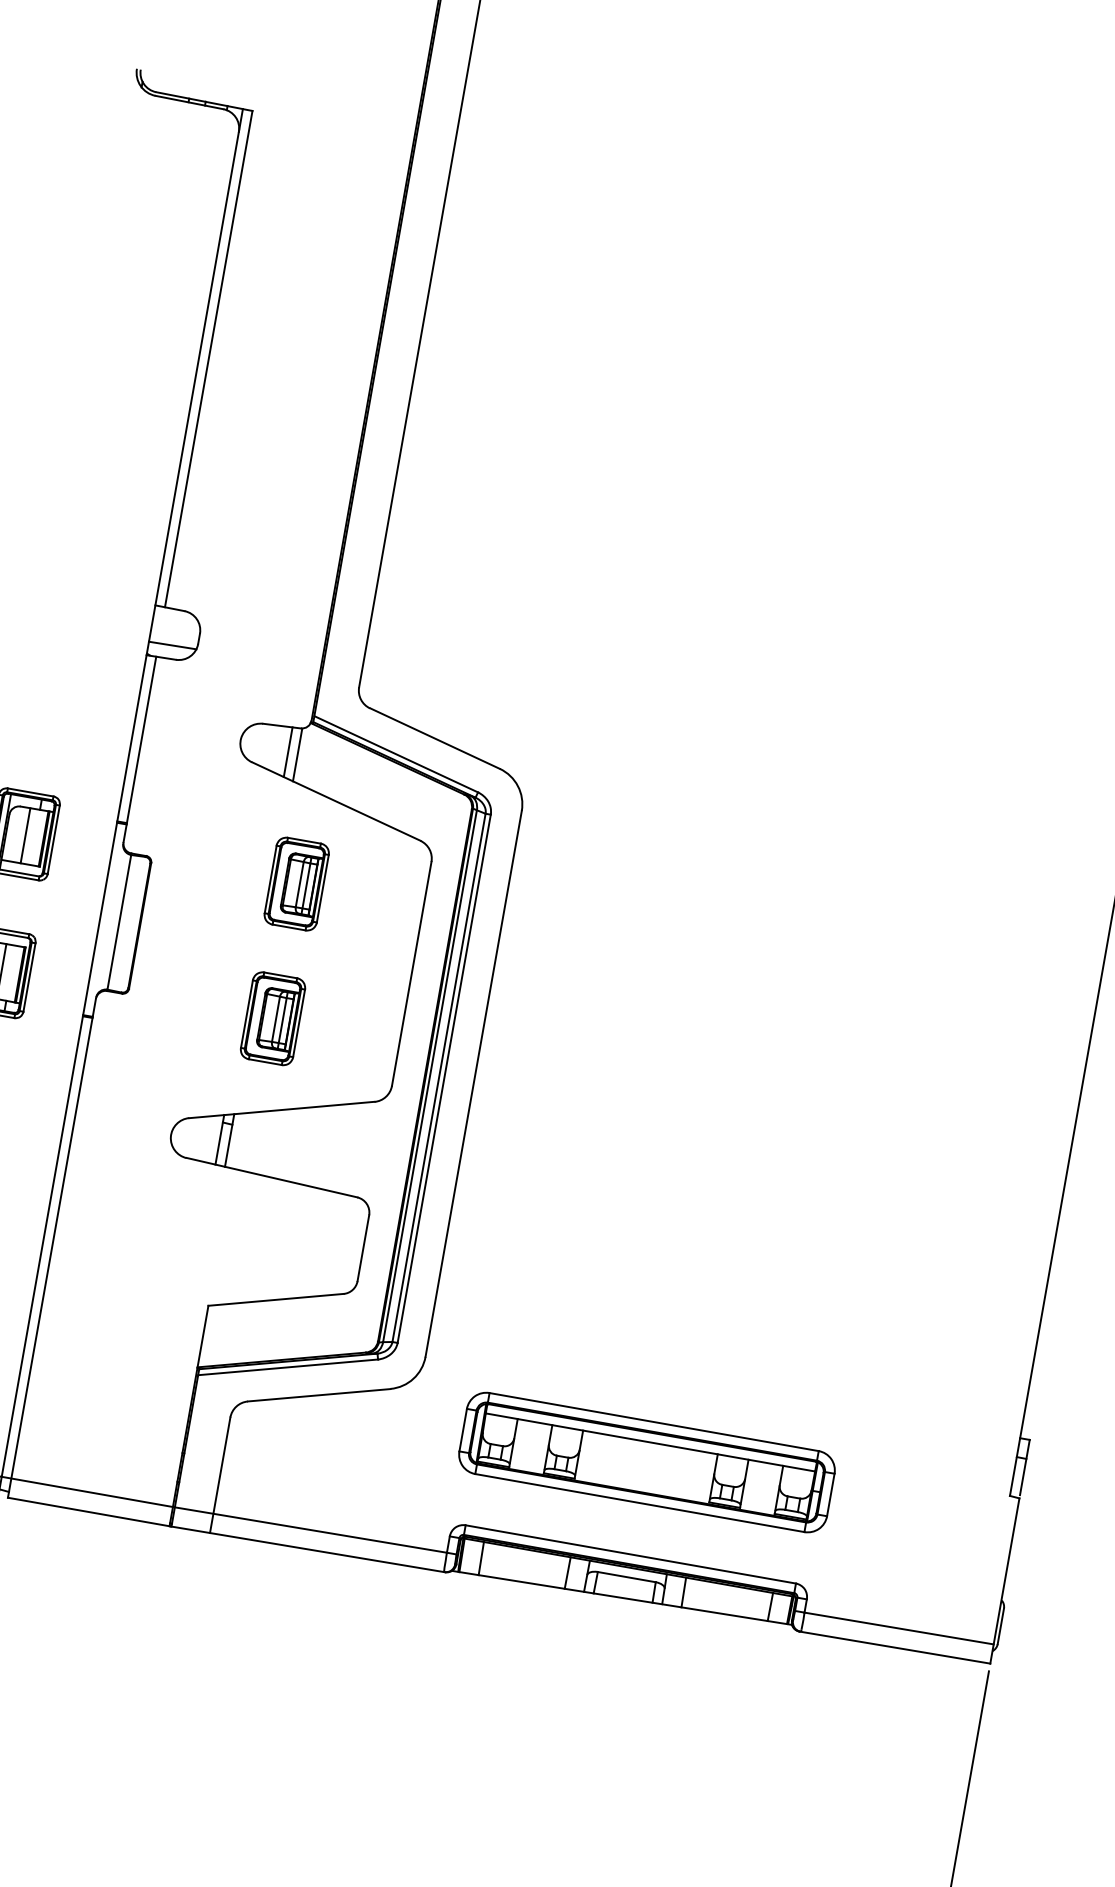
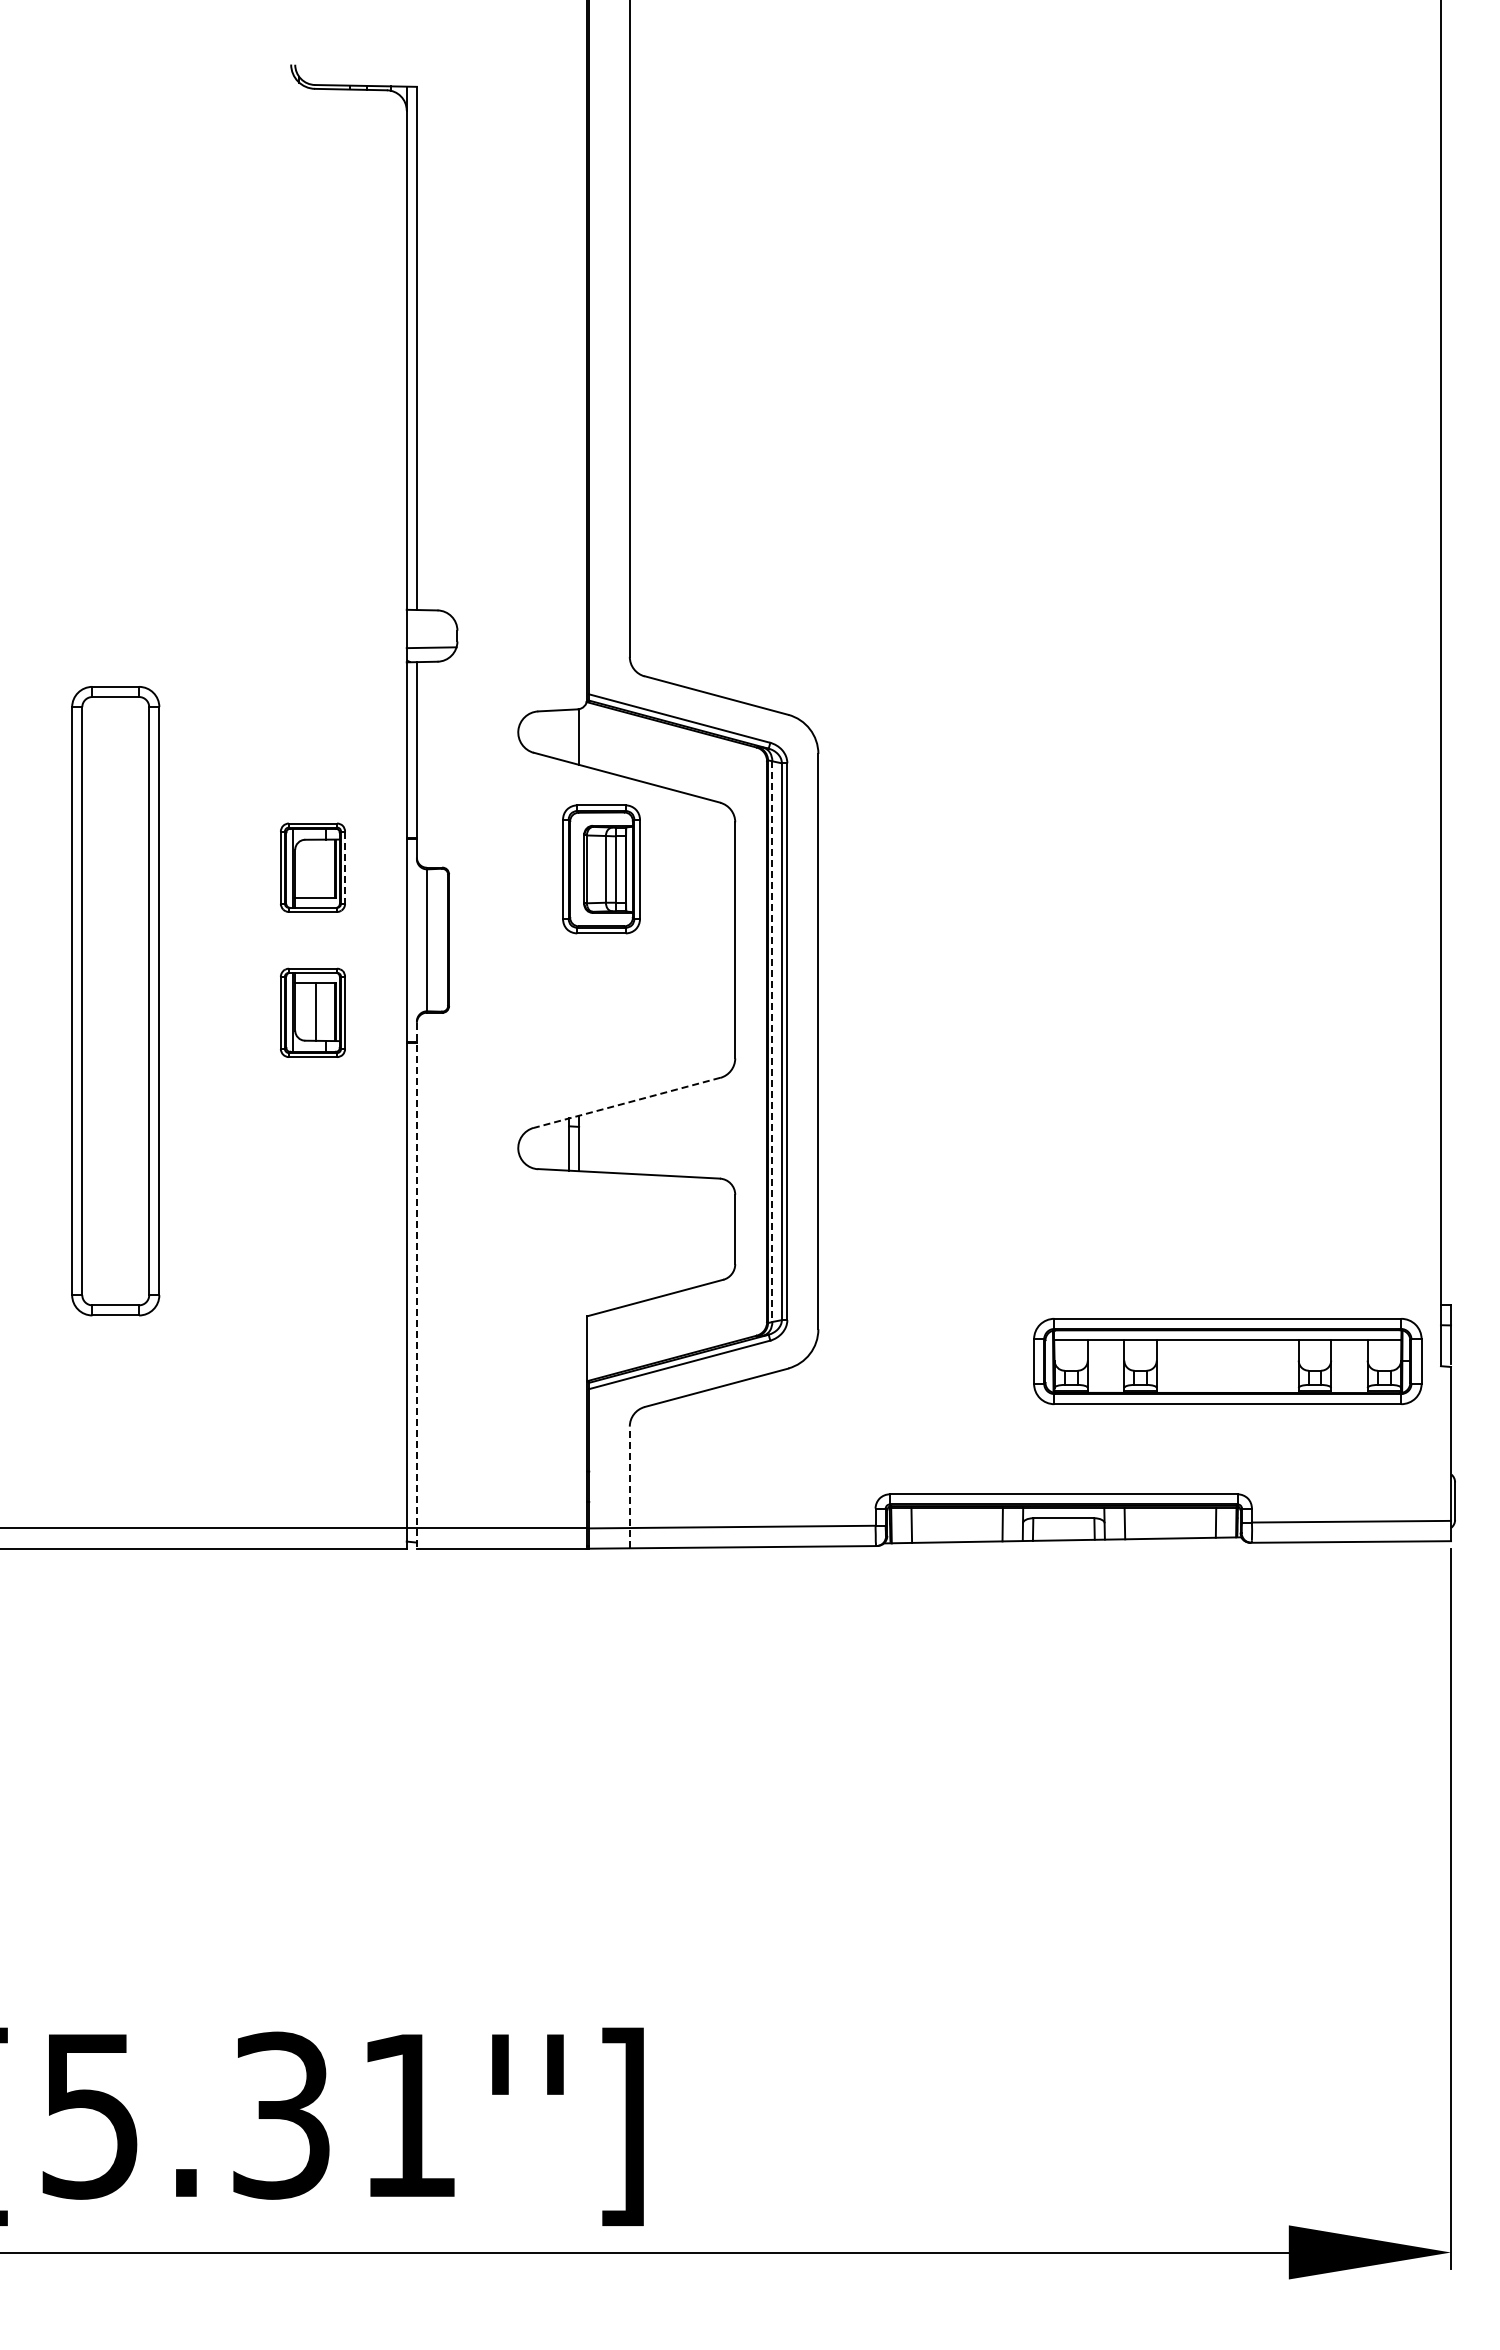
line: (287, 751) -> (568, 735), removed
line: (25, 835) -> (315, 868), removed
line: (54, 840) -> (345, 868), solid -> dashed
part: (296, 883) -> (601, 868), size x1.4
part: (273, 1018) -> (601, 1010), removed
line: (430, 1077) -> (772, 1042), solid -> dashed
line: (281, 1110) -> (626, 1103), solid -> dashed
line: (51, 1248) -> (416, 1285), solid -> dashed
part: (646, 1462) -> (1227, 1361), moved
line: (219, 1475) -> (629, 1487), solid -> dashed

